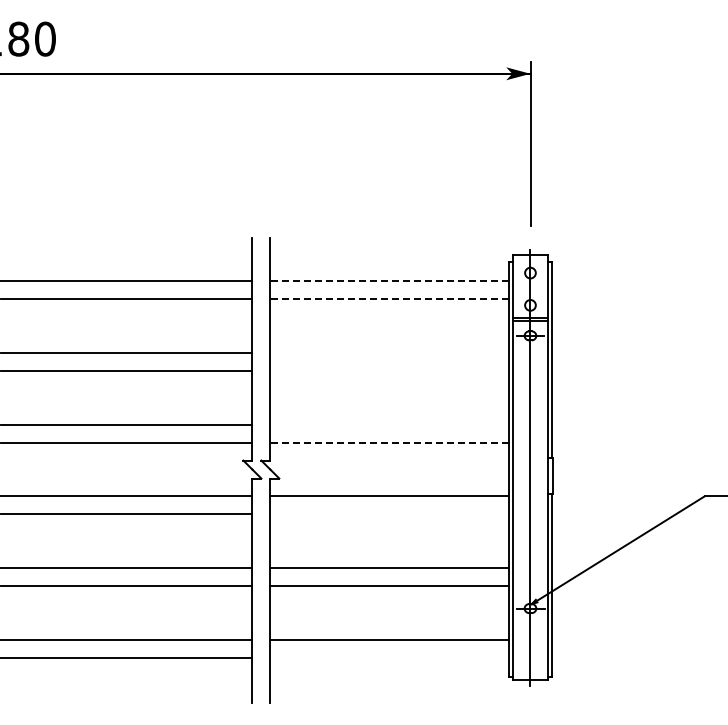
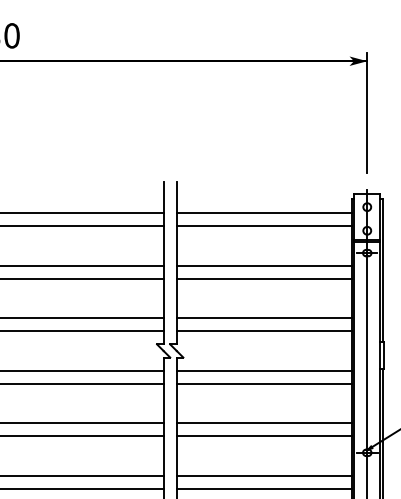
line: (389, 281) -> (264, 213), dashed -> solid
line: (389, 299) -> (264, 226), dashed -> solid
line: (389, 352) -> (264, 265), added
line: (389, 370) -> (264, 278), added
line: (389, 424) -> (264, 318), added
line: (389, 442) -> (264, 331), dashed -> solid
line: (389, 514) -> (264, 383), added
line: (389, 657) -> (264, 488), added

